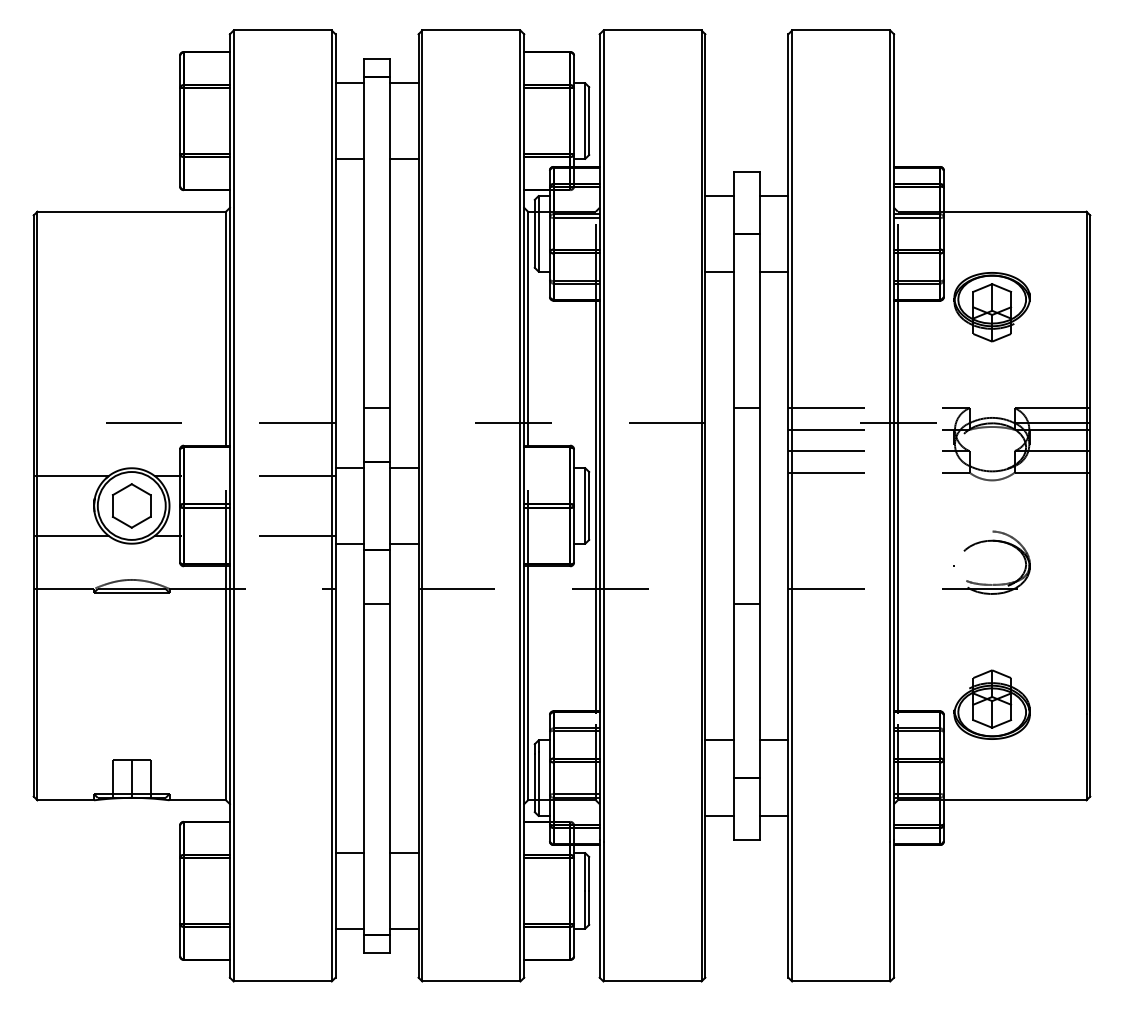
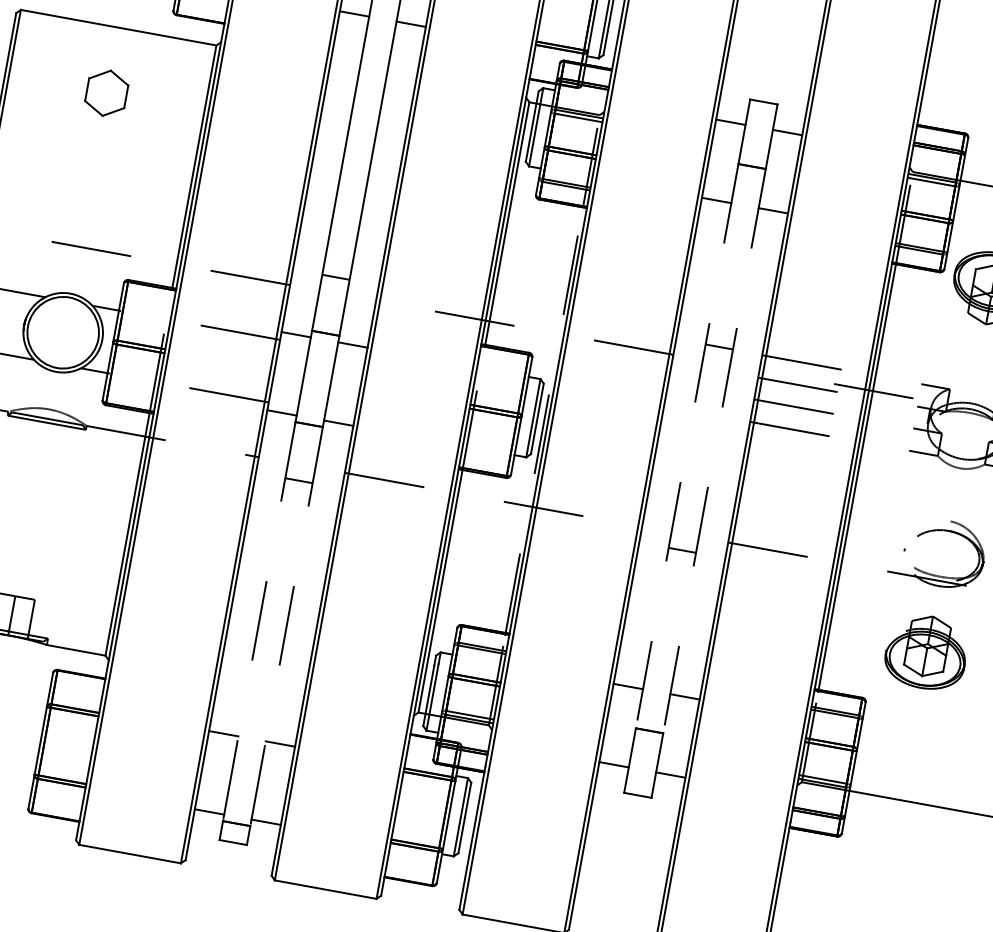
part: (131, 505) -> (106, 92), moved
line: (595, 505) -> (544, 419), solid -> dashed
line: (733, 506) -> (686, 446), solid -> dashed
line: (760, 506) -> (714, 451), solid -> dashed
part: (991, 704) -> (925, 651), moved
line: (363, 742) -> (258, 621), solid -> dashed
line: (390, 742) -> (286, 626), solid -> dashed

